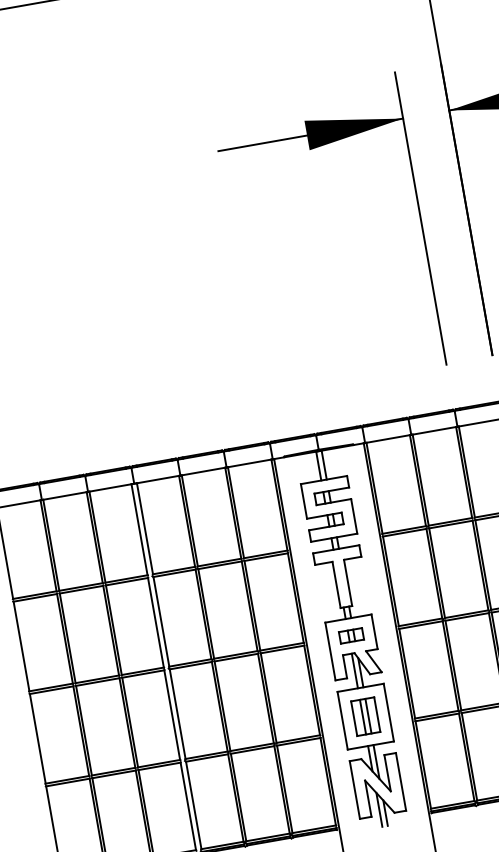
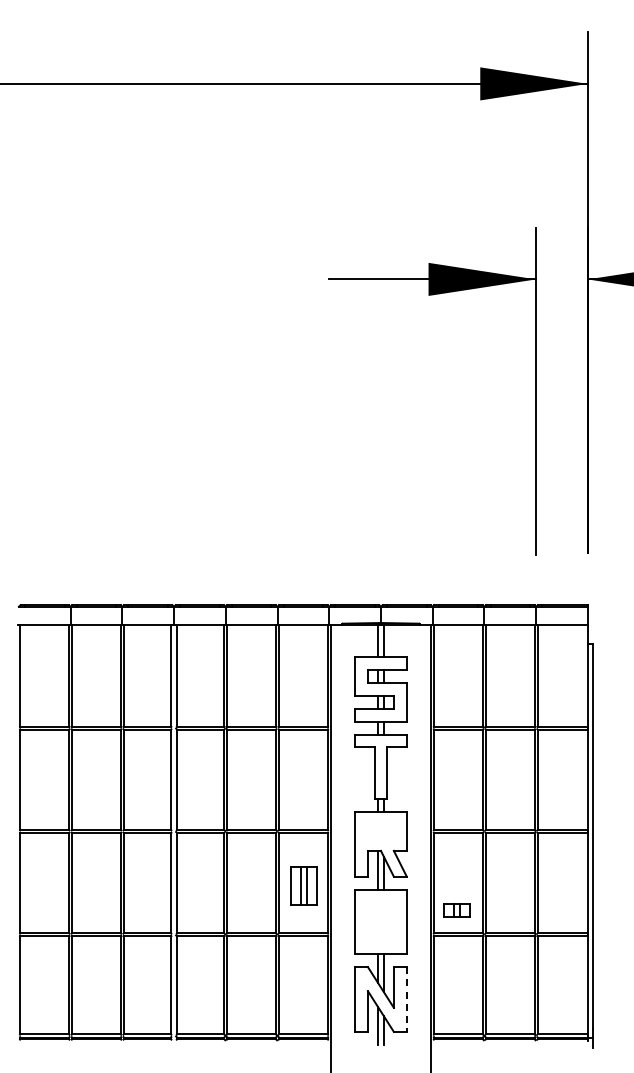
part: (351, 635) -> (456, 910), moved
part: (365, 716) -> (303, 885), moved
line: (400, 782) -> (406, 1000), solid -> dashed

